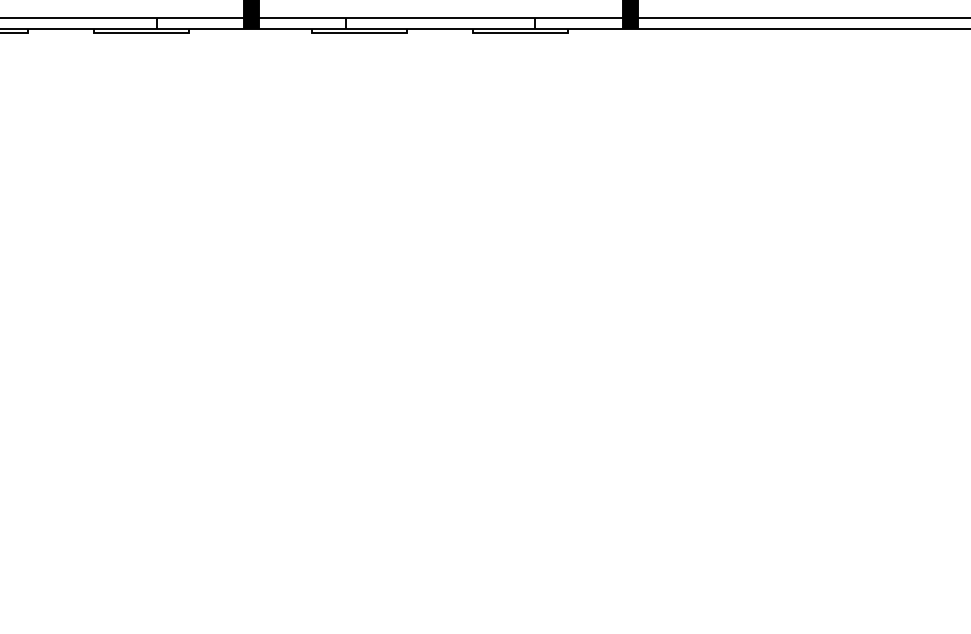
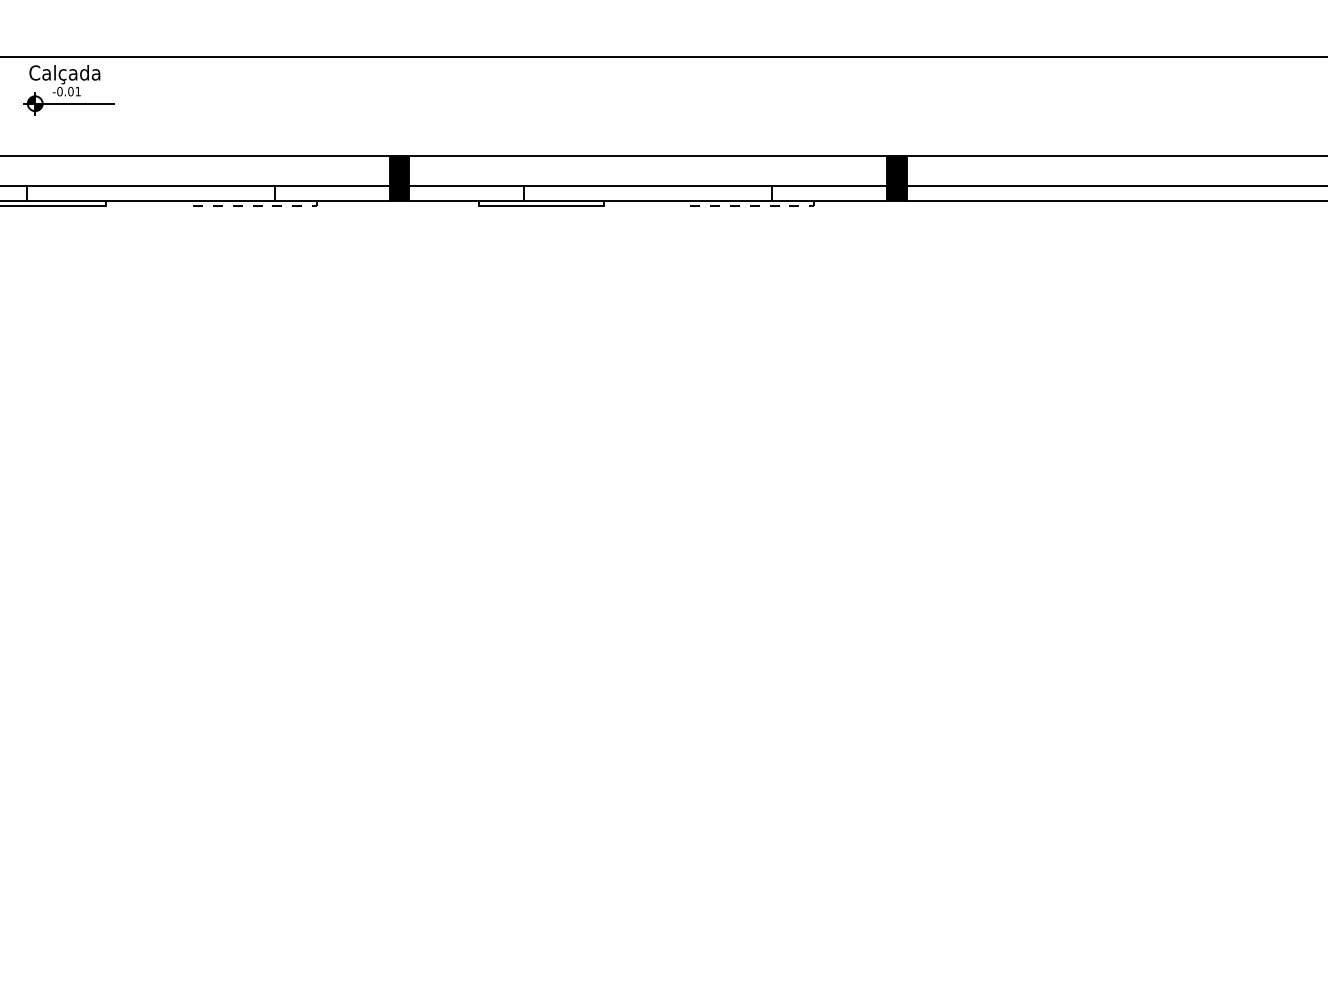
line: (140, 33) -> (254, 206), solid -> dashed
line: (519, 33) -> (751, 206), solid -> dashed

